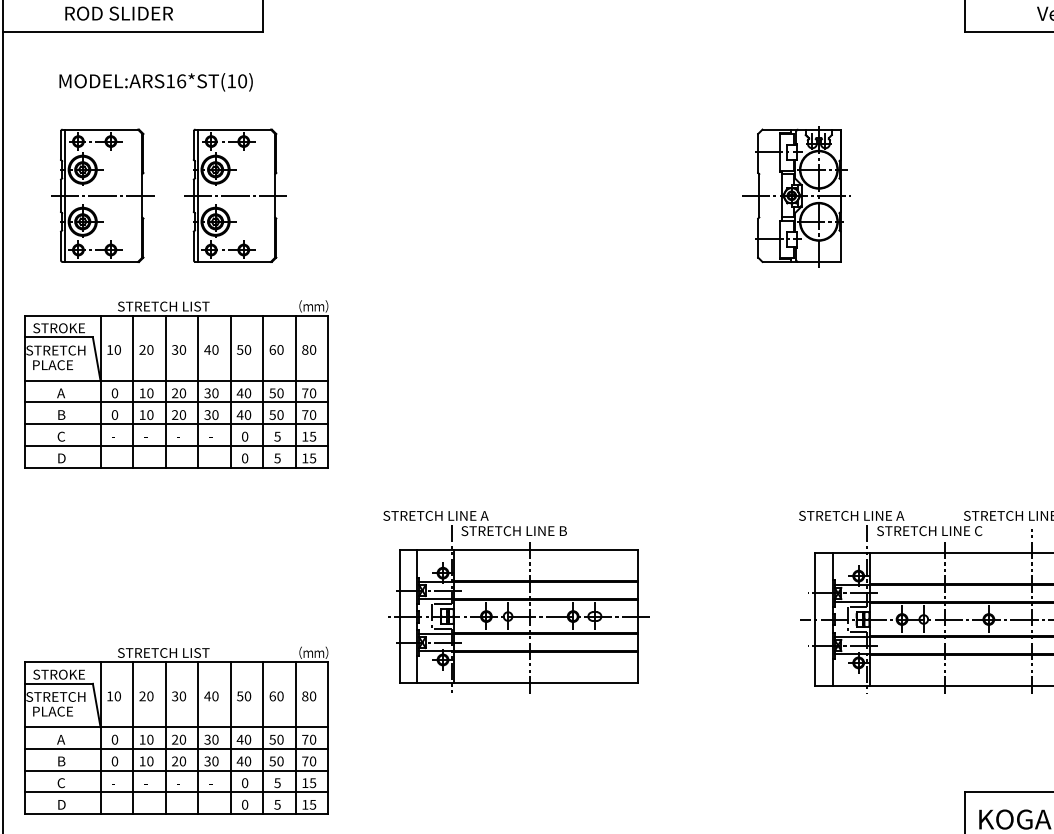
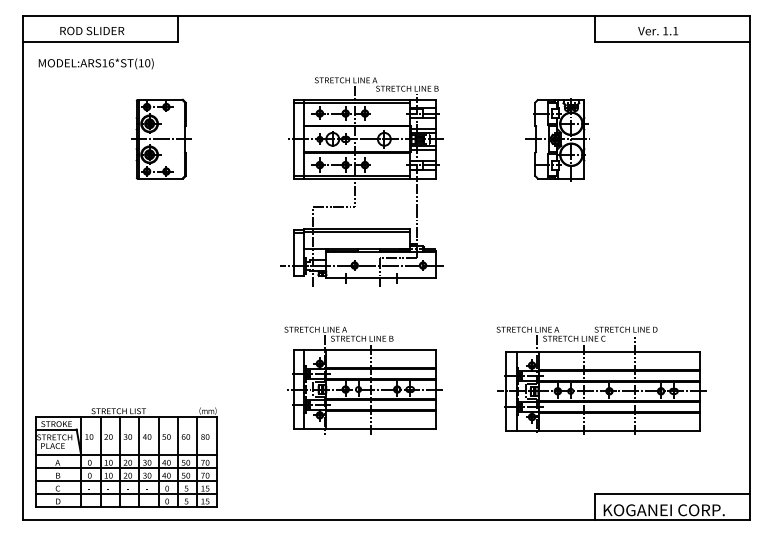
text: (154, 81) -> (95, 63), moved
part: (102, 194) -> (82, 138), removed
part: (795, 196) -> (557, 139), moved
part: (571, 266) -> (361, 181), added
part: (176, 384) -> (126, 251), removed
part: (516, 601) -> (363, 380), moved

